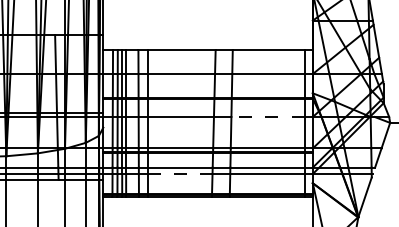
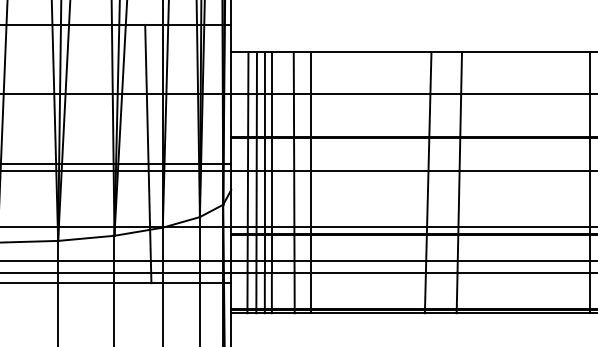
line: (268, 116) -> (525, 170), dashed -> solid
line: (180, 174) -> (368, 273), dashed -> solid

